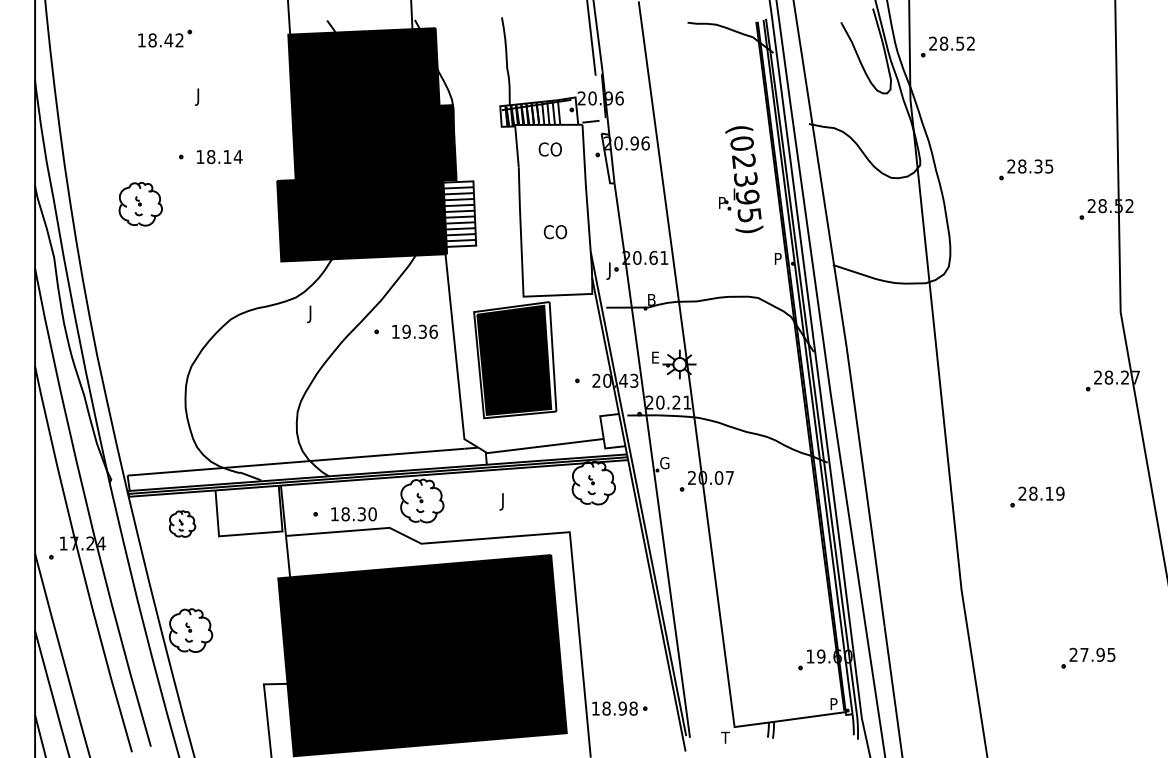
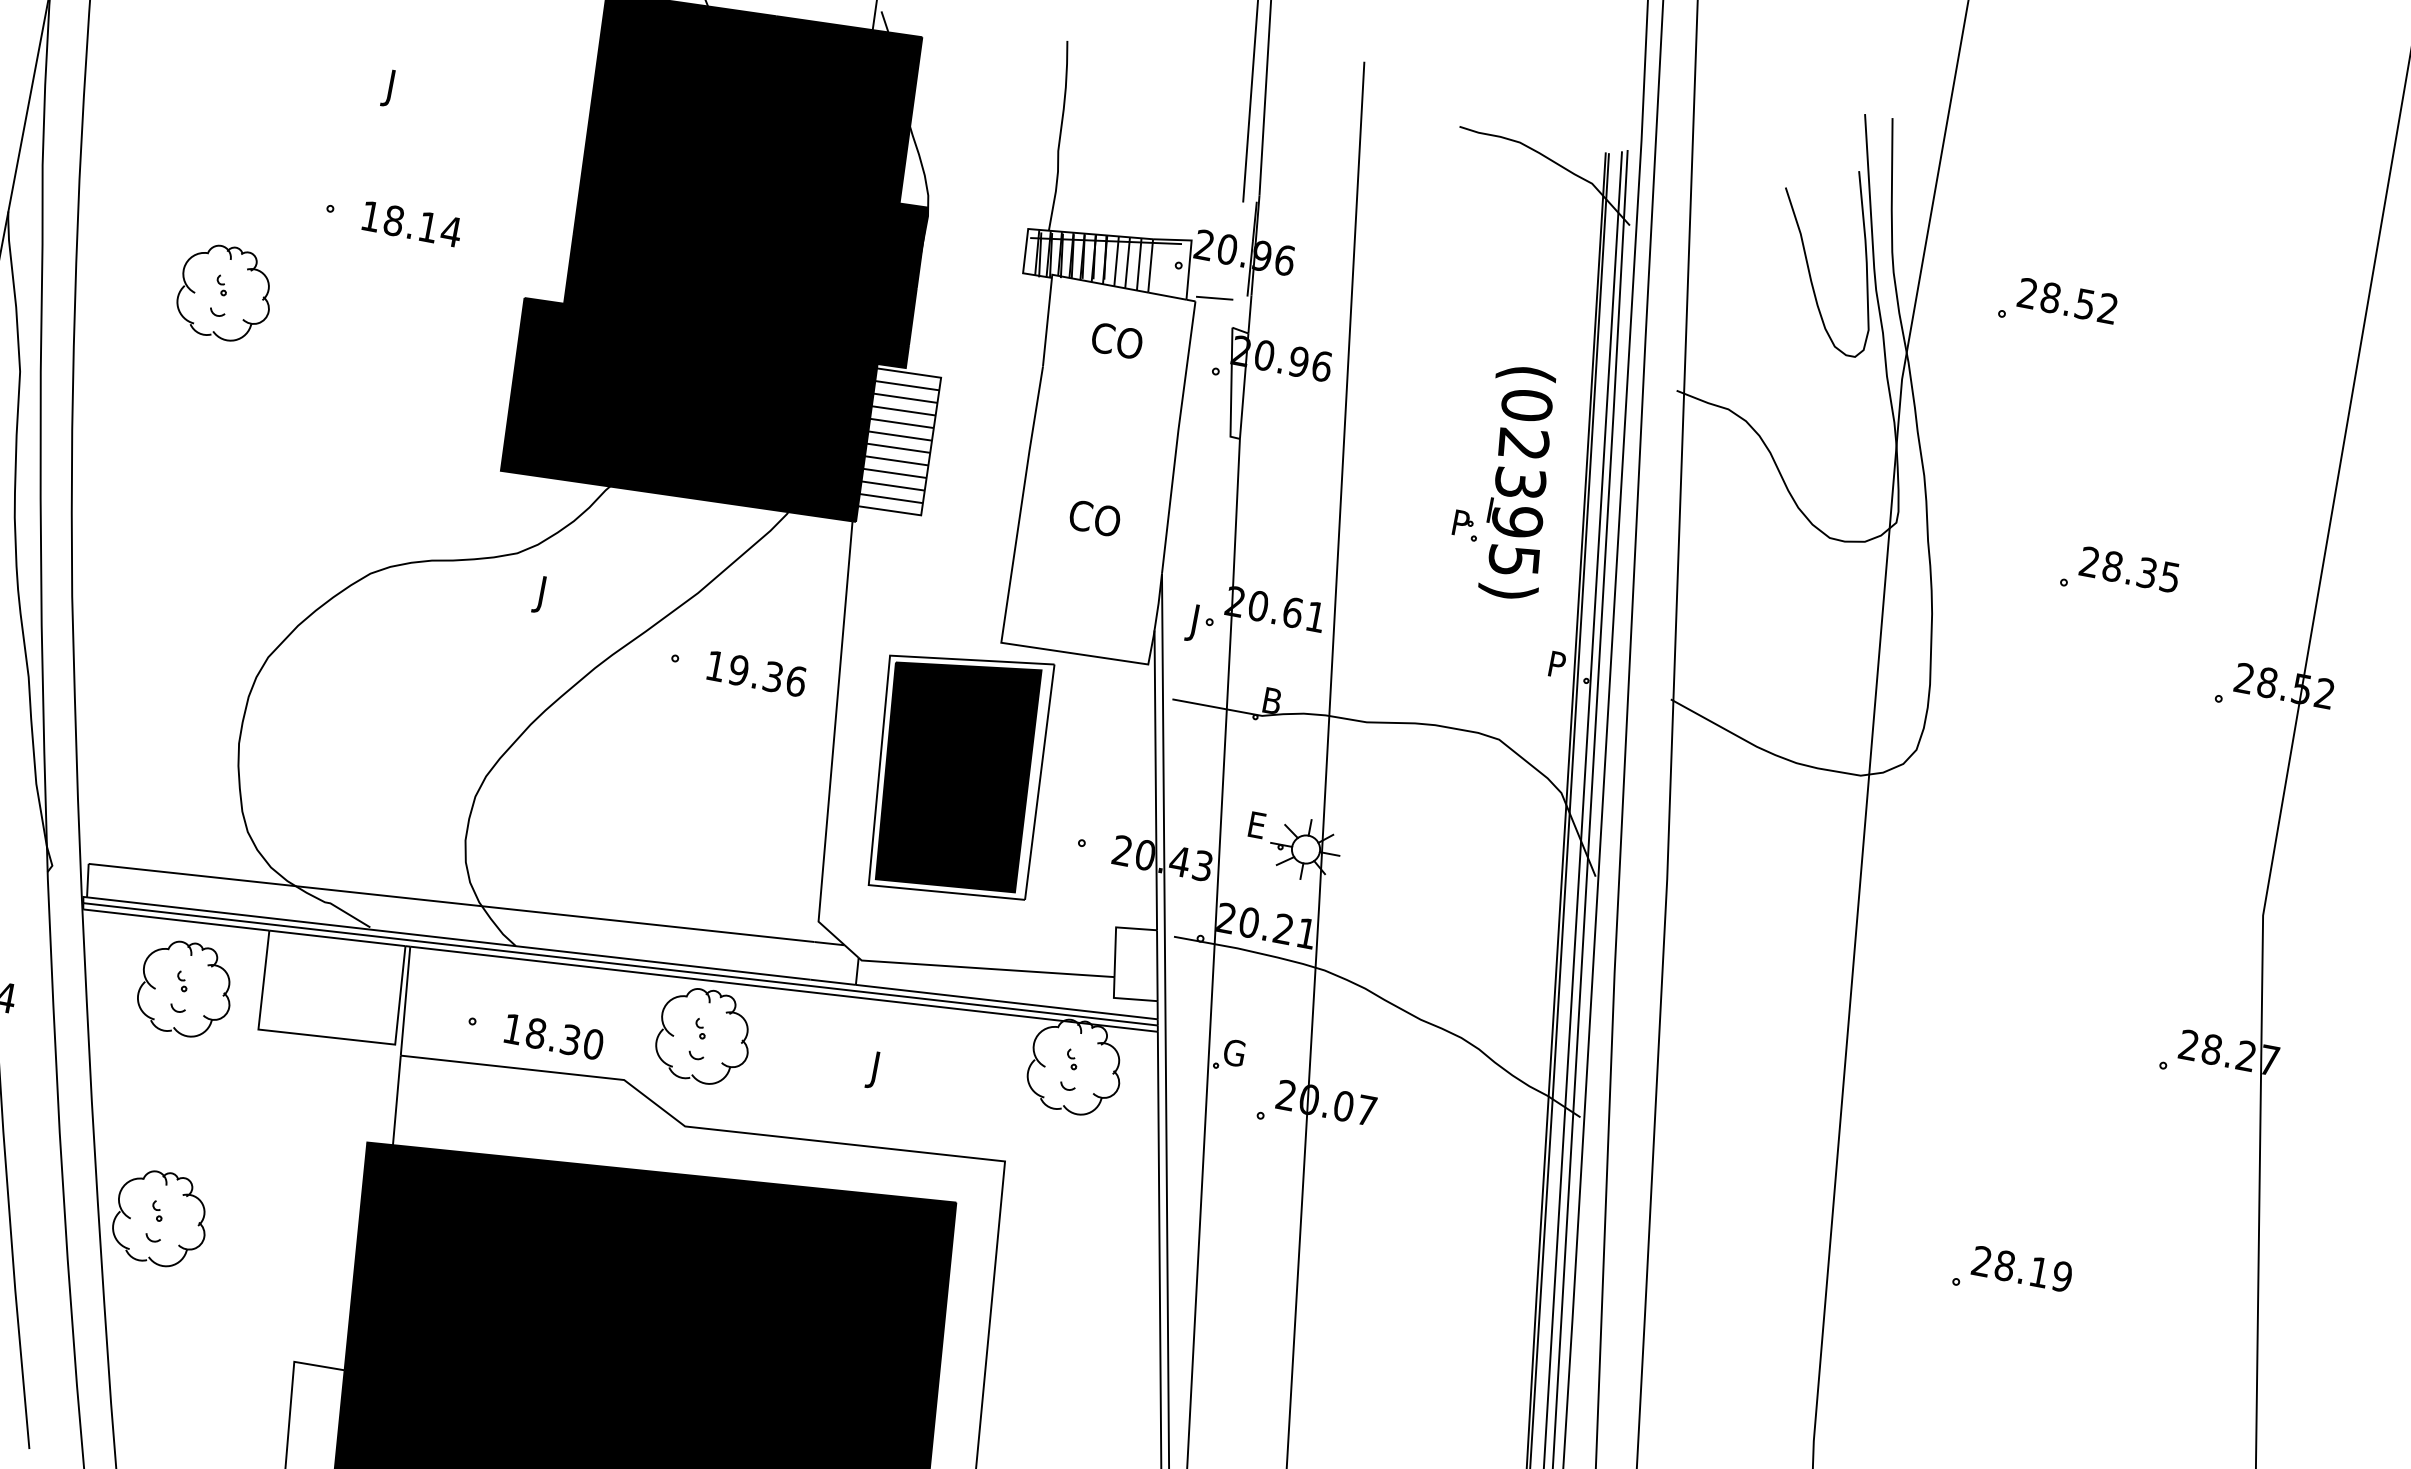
part: (947, 46) -> (2056, 305), moved
part: (182, 523) -> (185, 987), size x1.67

